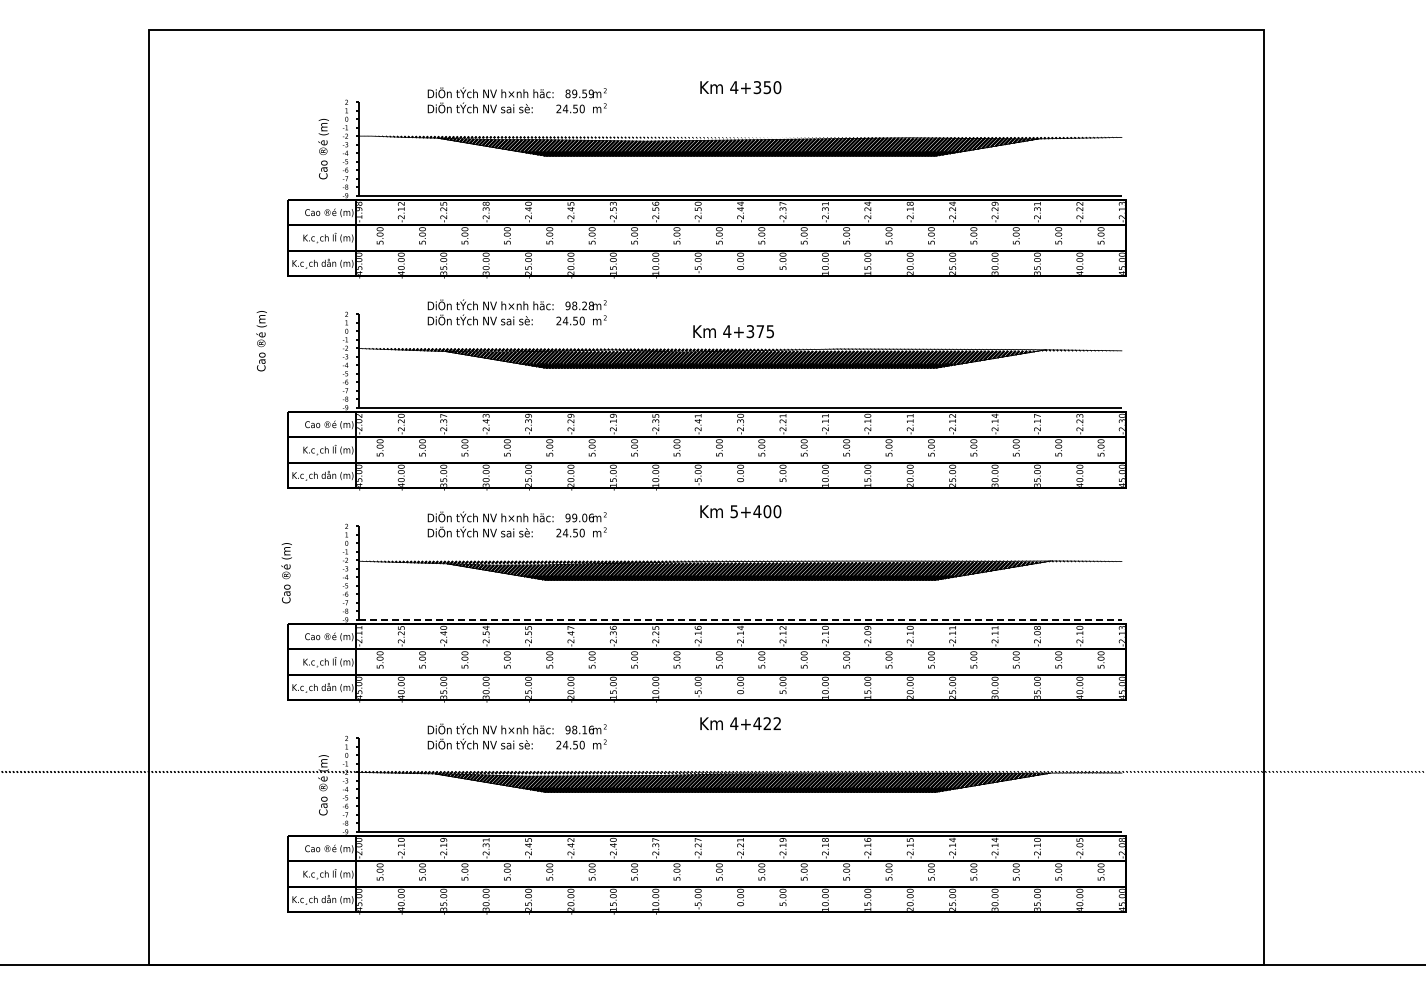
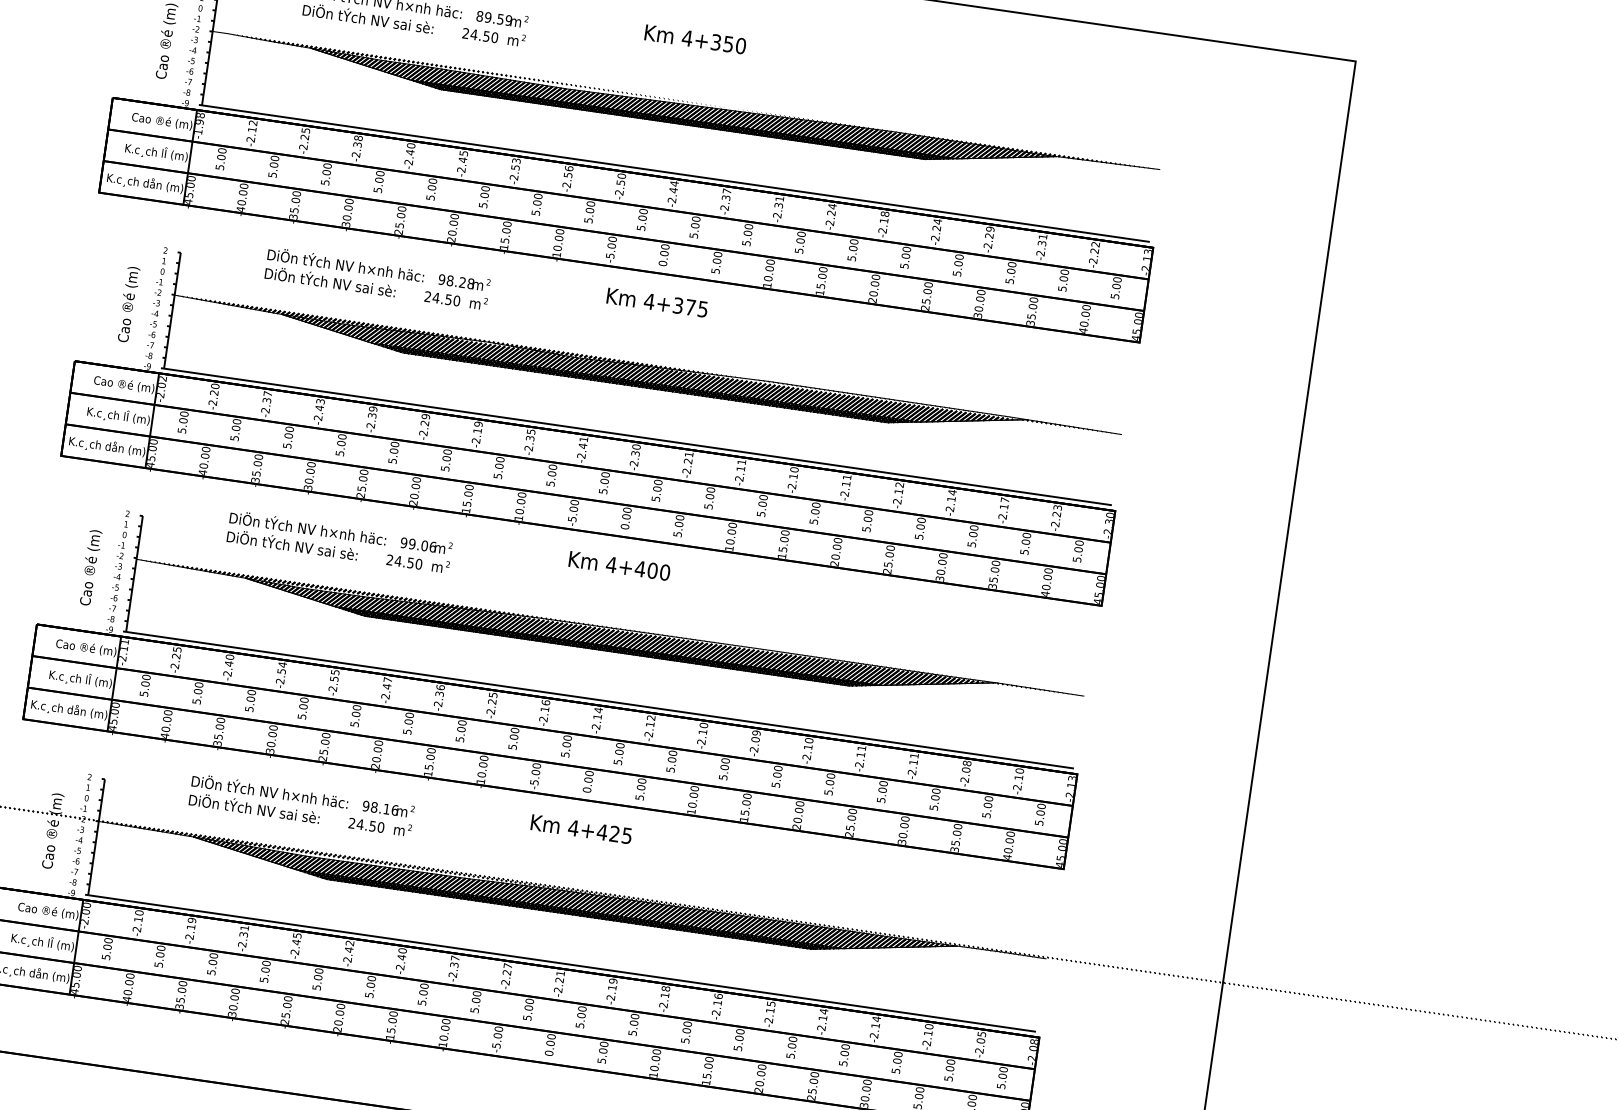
text: (733, 331) -> (657, 302), moved
text: (261, 341) -> (128, 304), moved
text: (734, 511) -> (611, 564), 5+400 -> 4+400
text: (286, 573) -> (90, 568), moved
line: (740, 619) -> (599, 699), dashed -> solid
text: (776, 723) -> (626, 835), 4+422 -> 4+425

